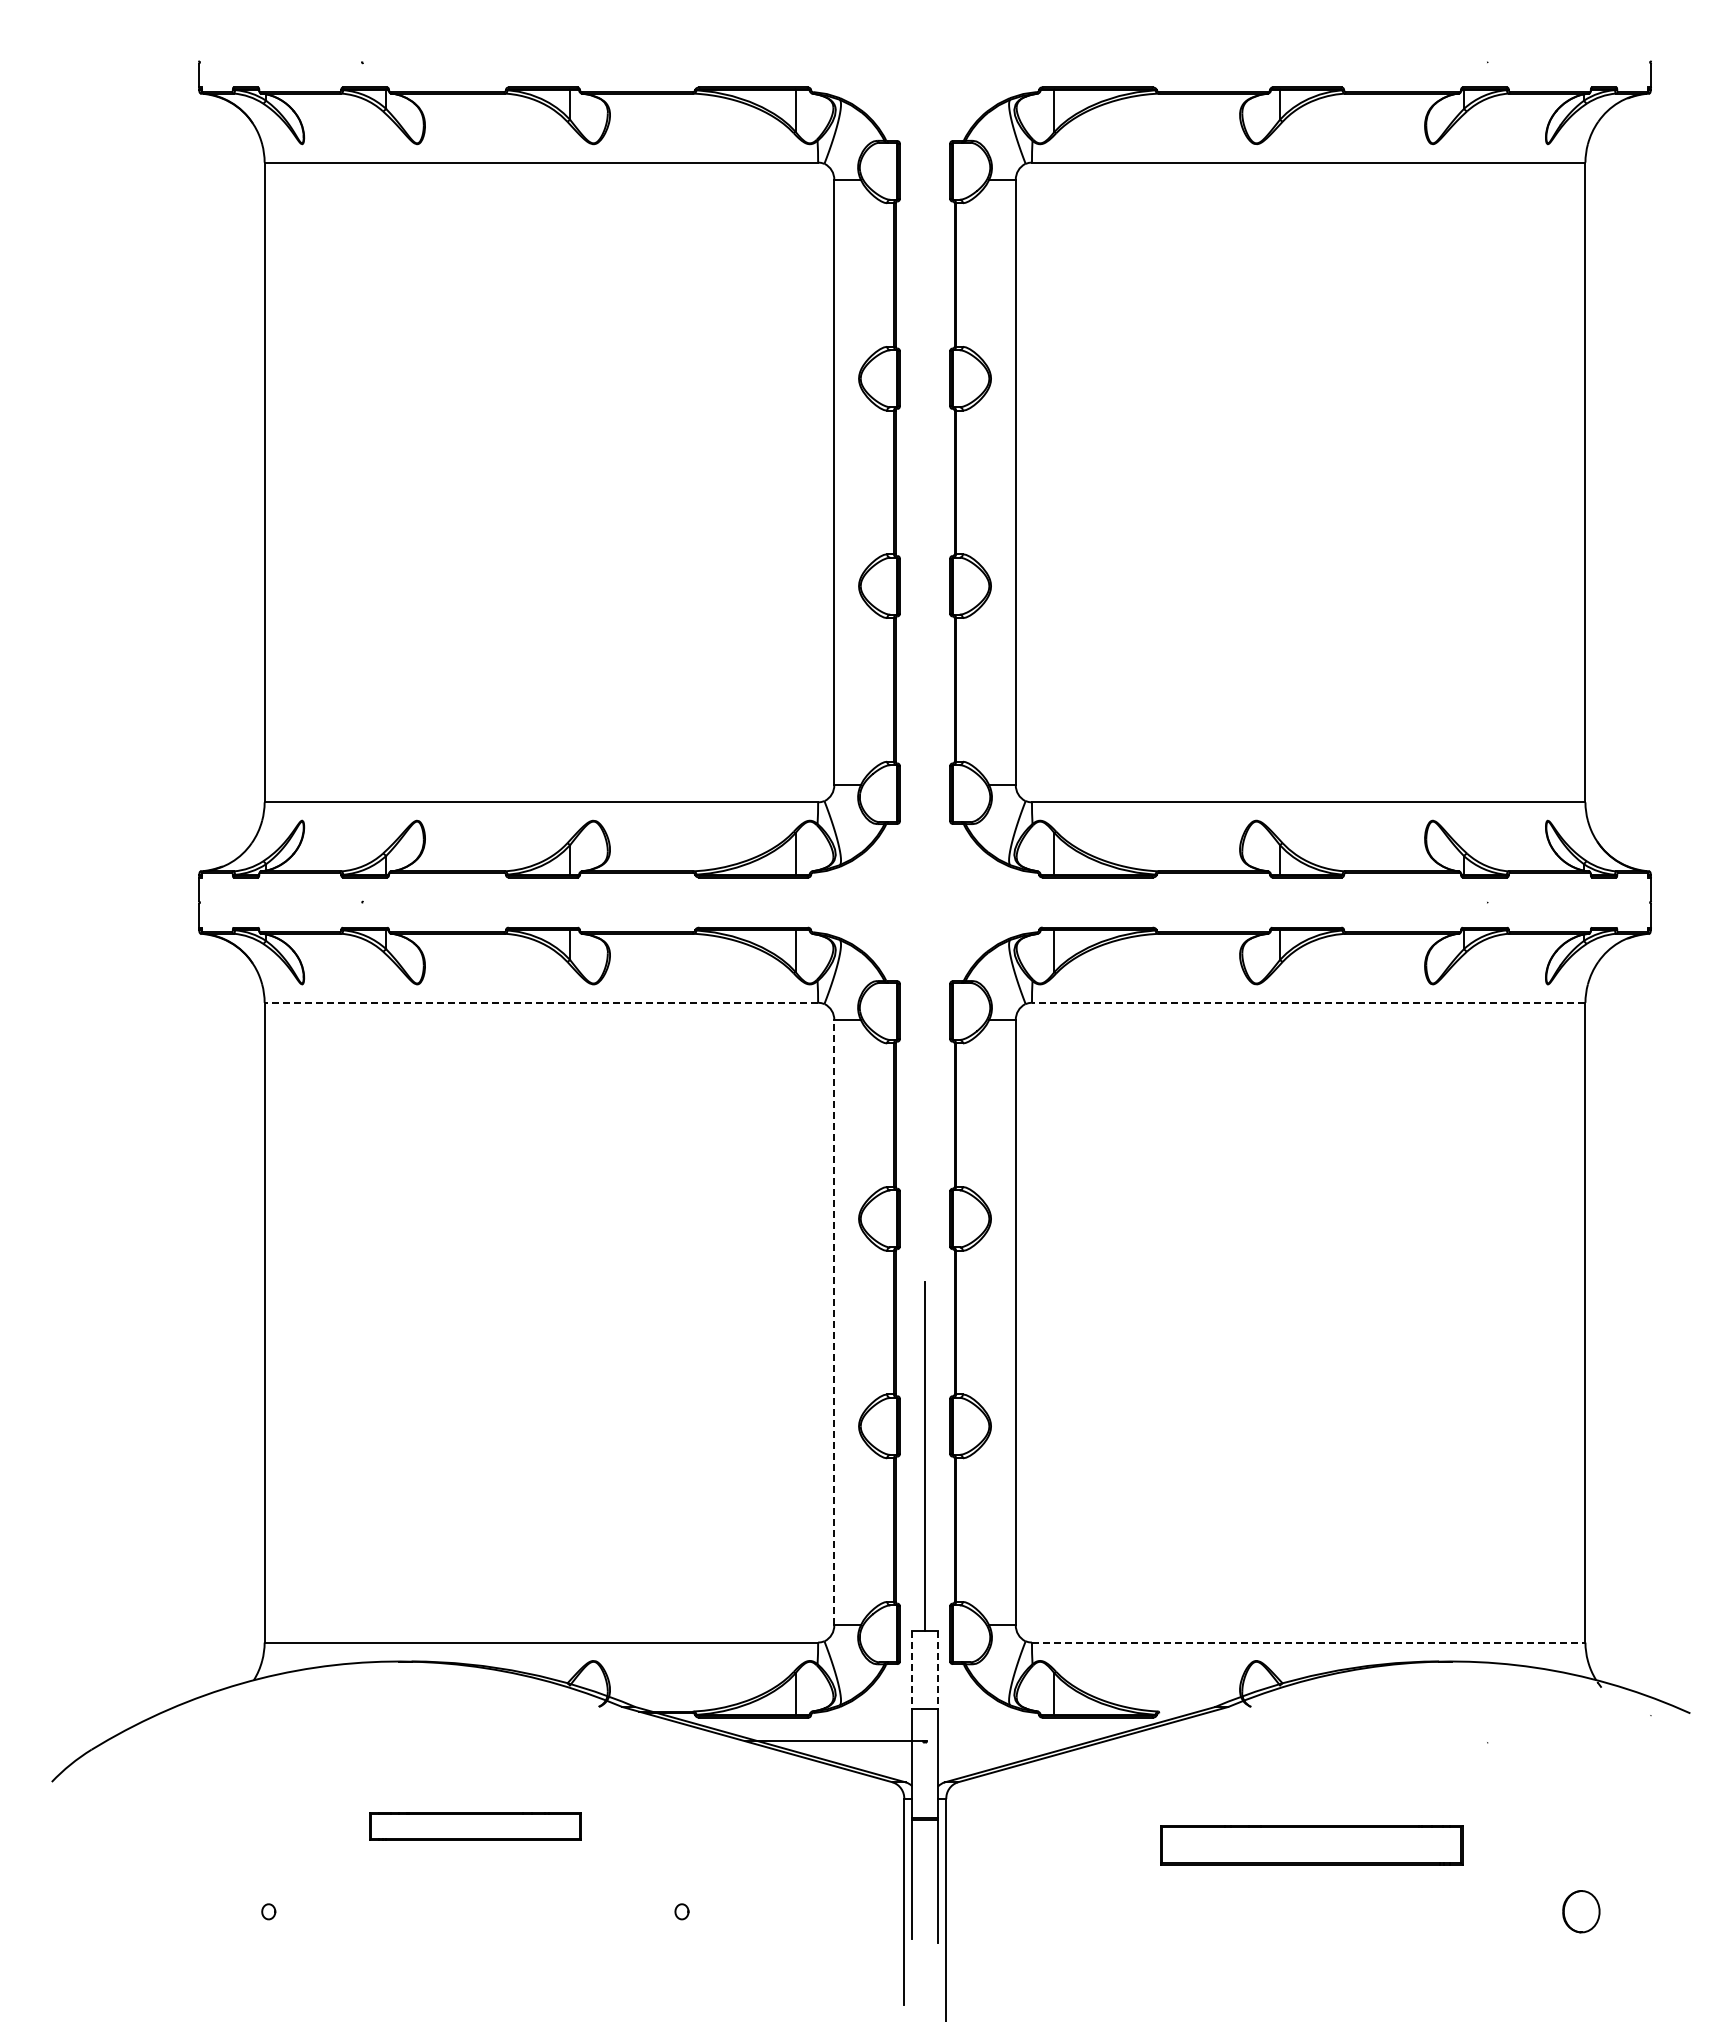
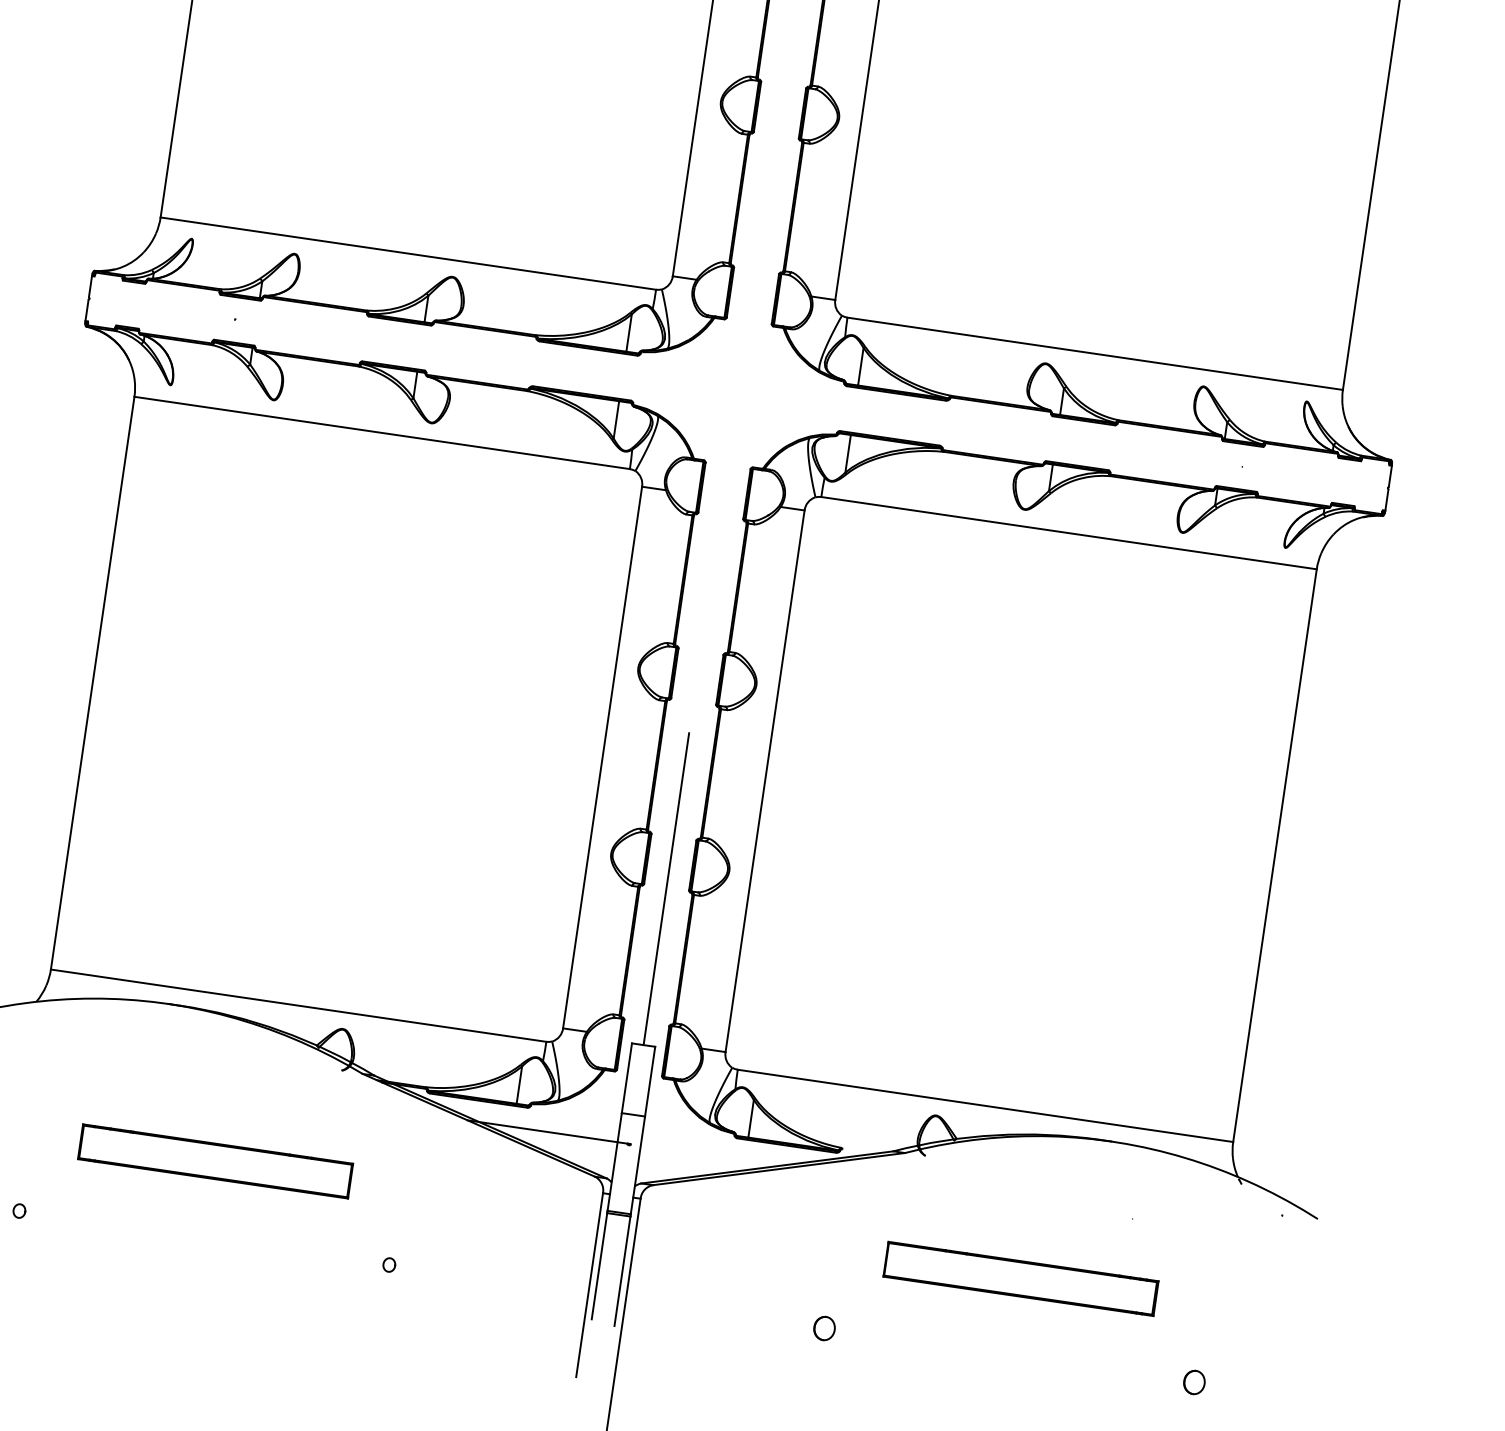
line: (541, 1002) -> (382, 432), dashed -> solid
line: (1308, 1002) -> (1068, 532), dashed -> solid
line: (834, 1322) -> (602, 757), dashed -> solid
line: (1308, 1642) -> (985, 1105), dashed -> solid
line: (912, 1669) -> (627, 1078), dashed -> solid
line: (938, 1669) -> (650, 1081), dashed -> solid
part: (475, 1826) -> (215, 1161), size x1.43
part: (1311, 1845) -> (1020, 1279), moved
part: (1168, 1911) -> (824, 1328), added
part: (1581, 1911) -> (1194, 1382), size x0.62

